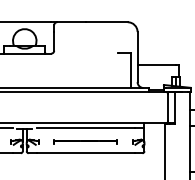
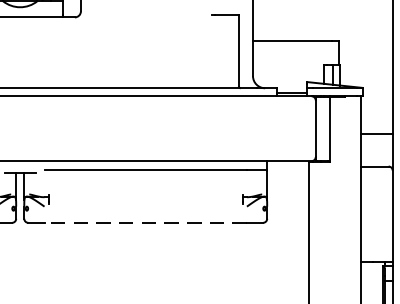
part: (85, 141) -> (145, 198), removed
line: (85, 153) -> (145, 223), solid -> dashed

